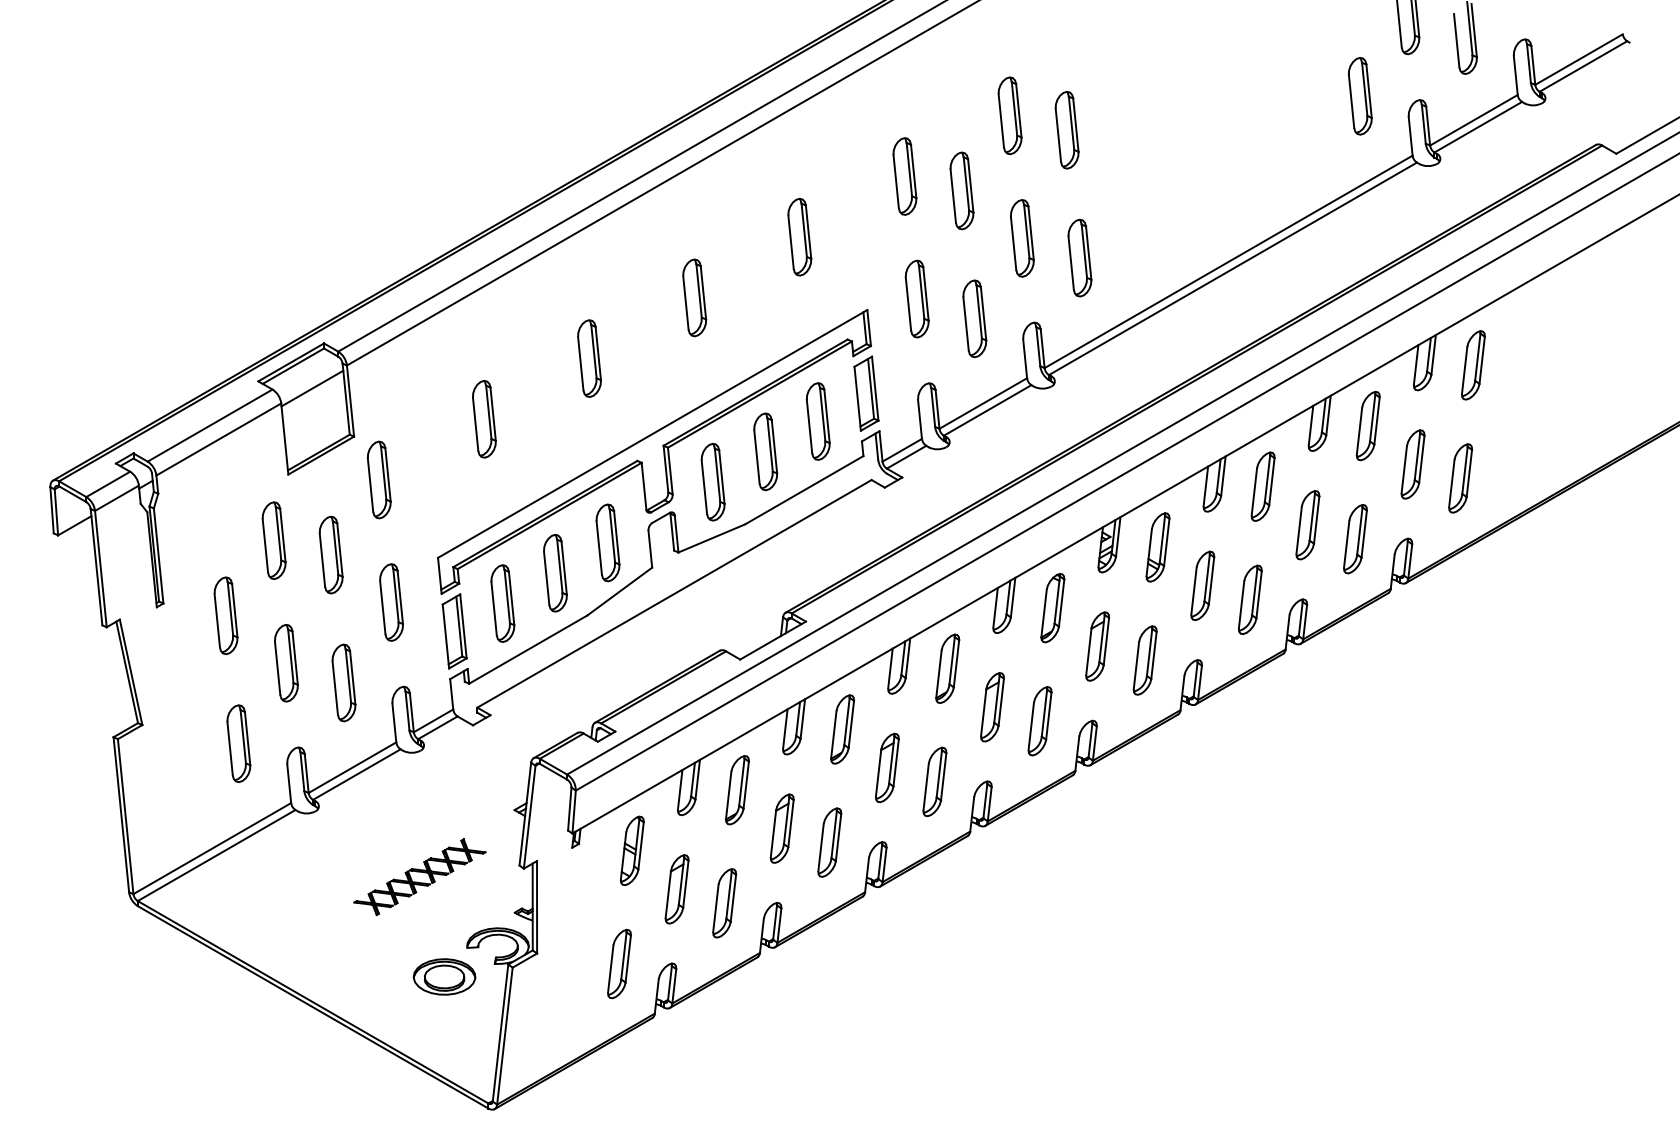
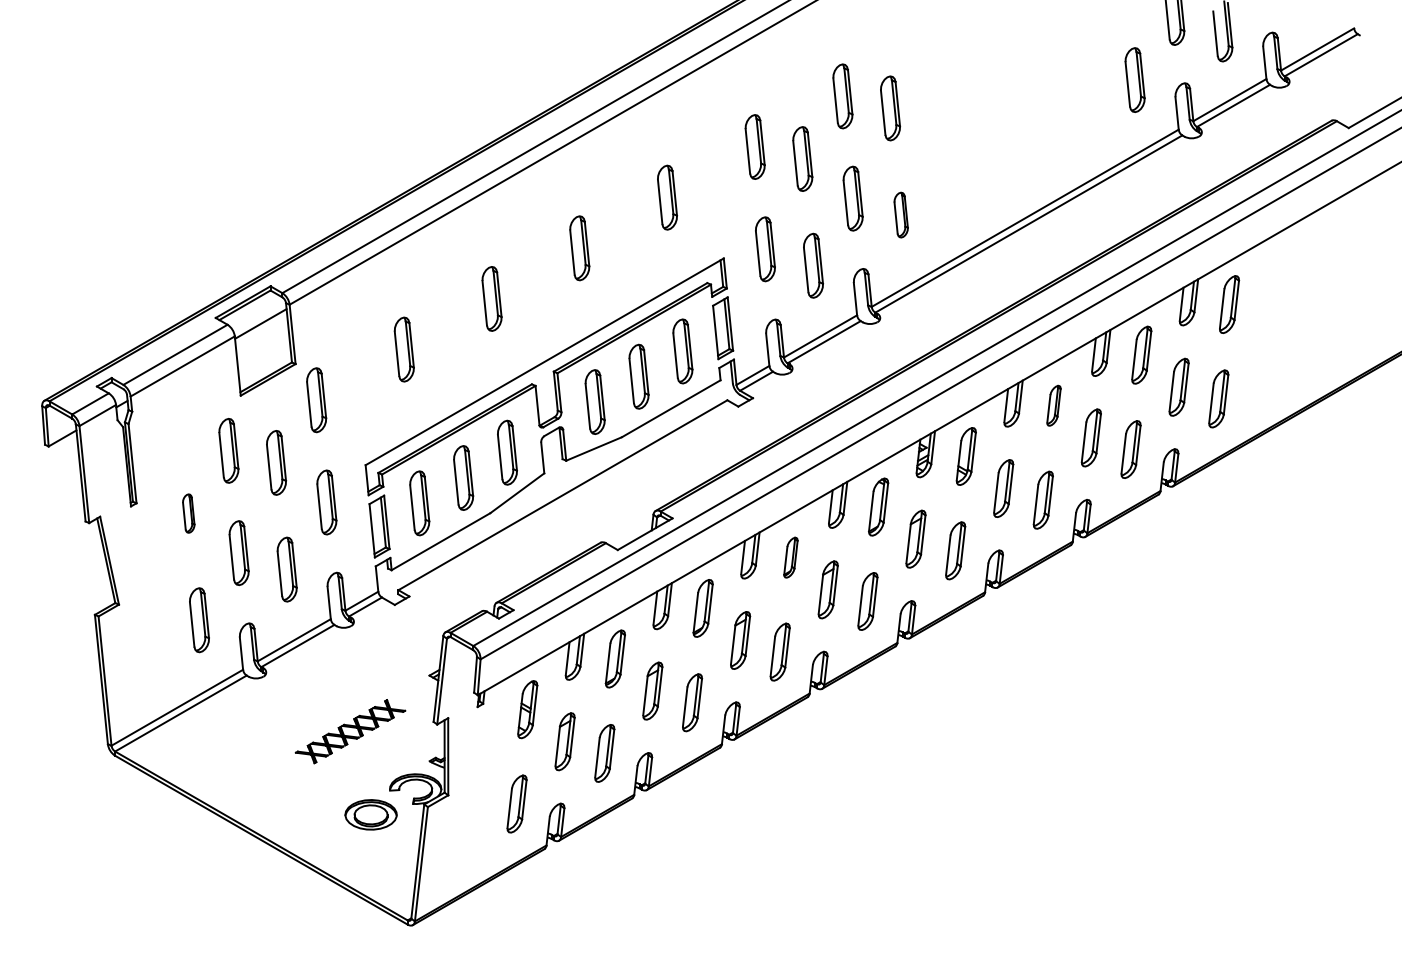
part: (1079, 257) -> (900, 214), size x0.7
part: (1262, 486) -> (1053, 405), size x0.7
part: (225, 615) -> (188, 513), size x0.6
part: (947, 668) -> (790, 557), size x0.7

